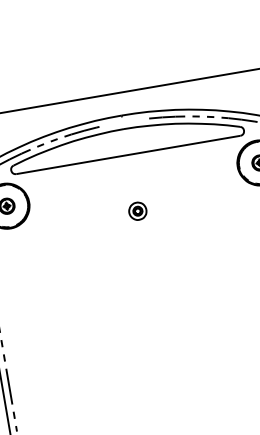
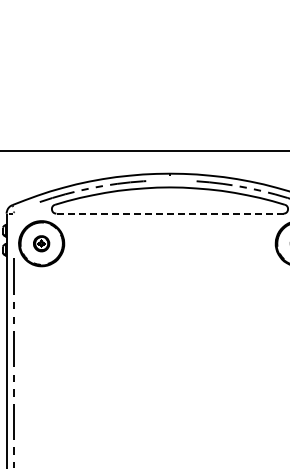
line: (128, 154) -> (170, 213), solid -> dashed
part: (137, 211) -> (169, 270), removed

